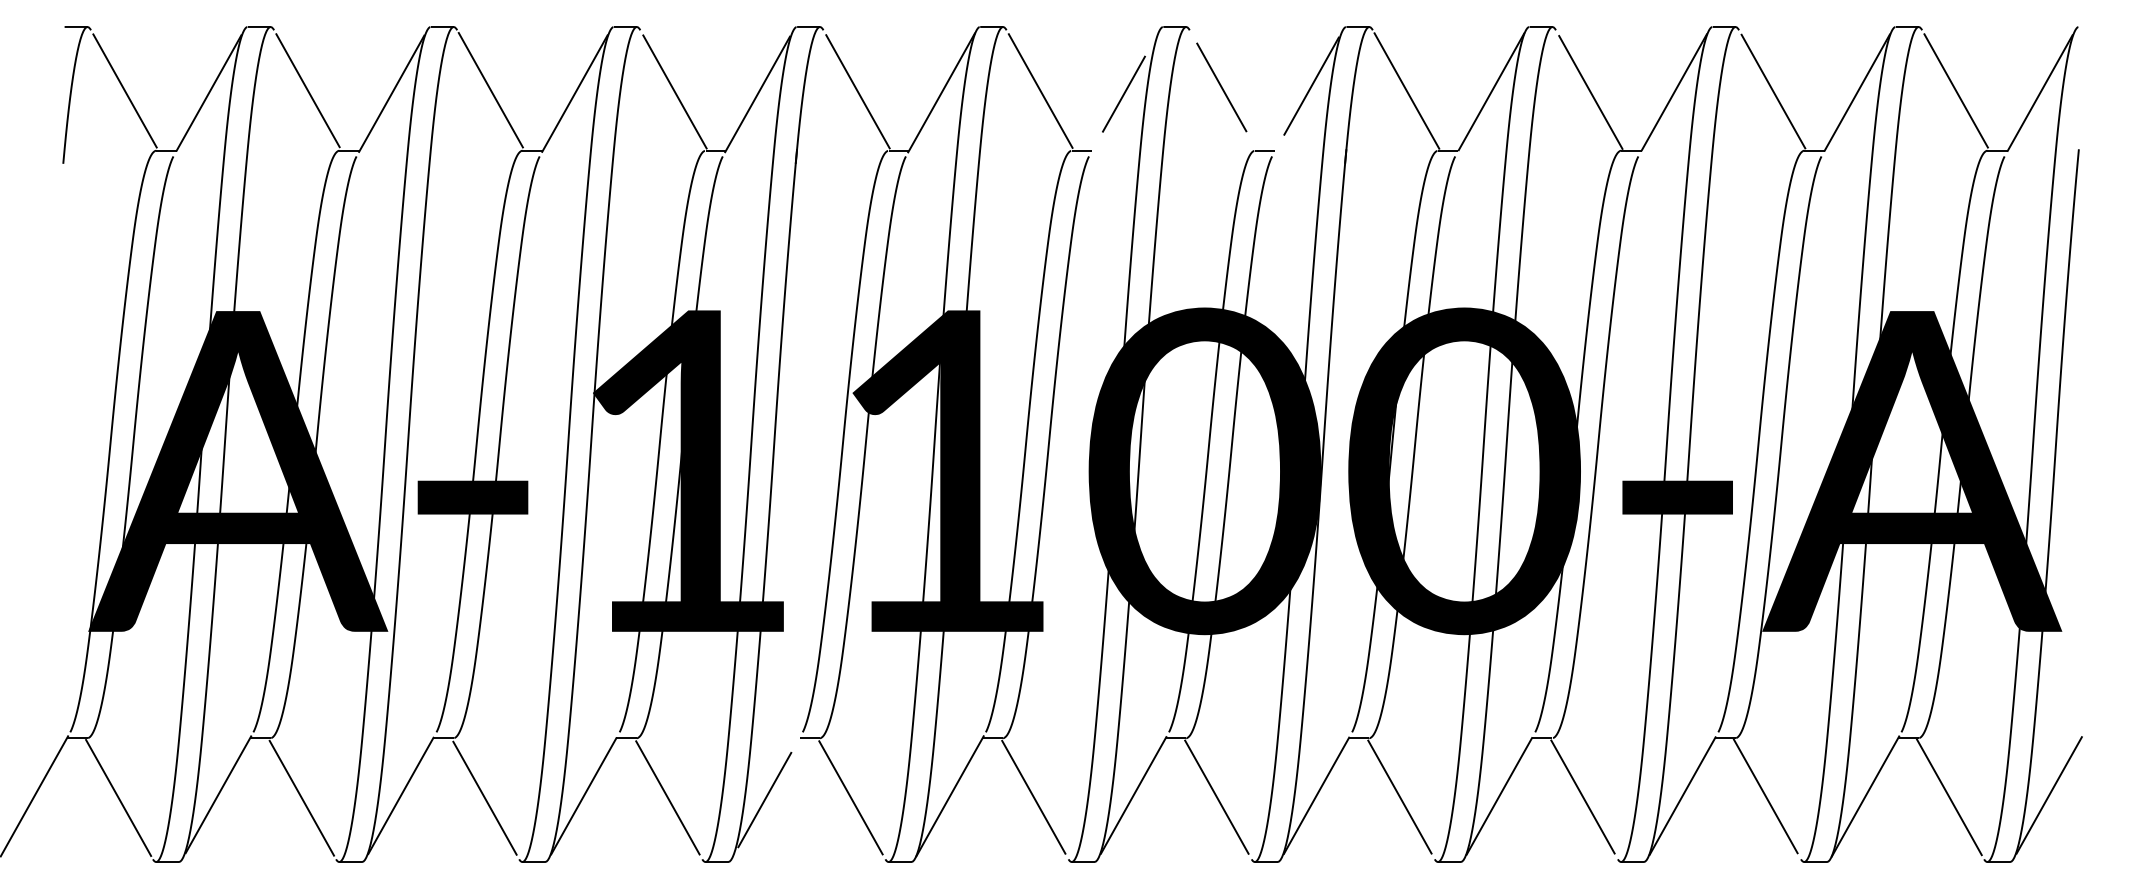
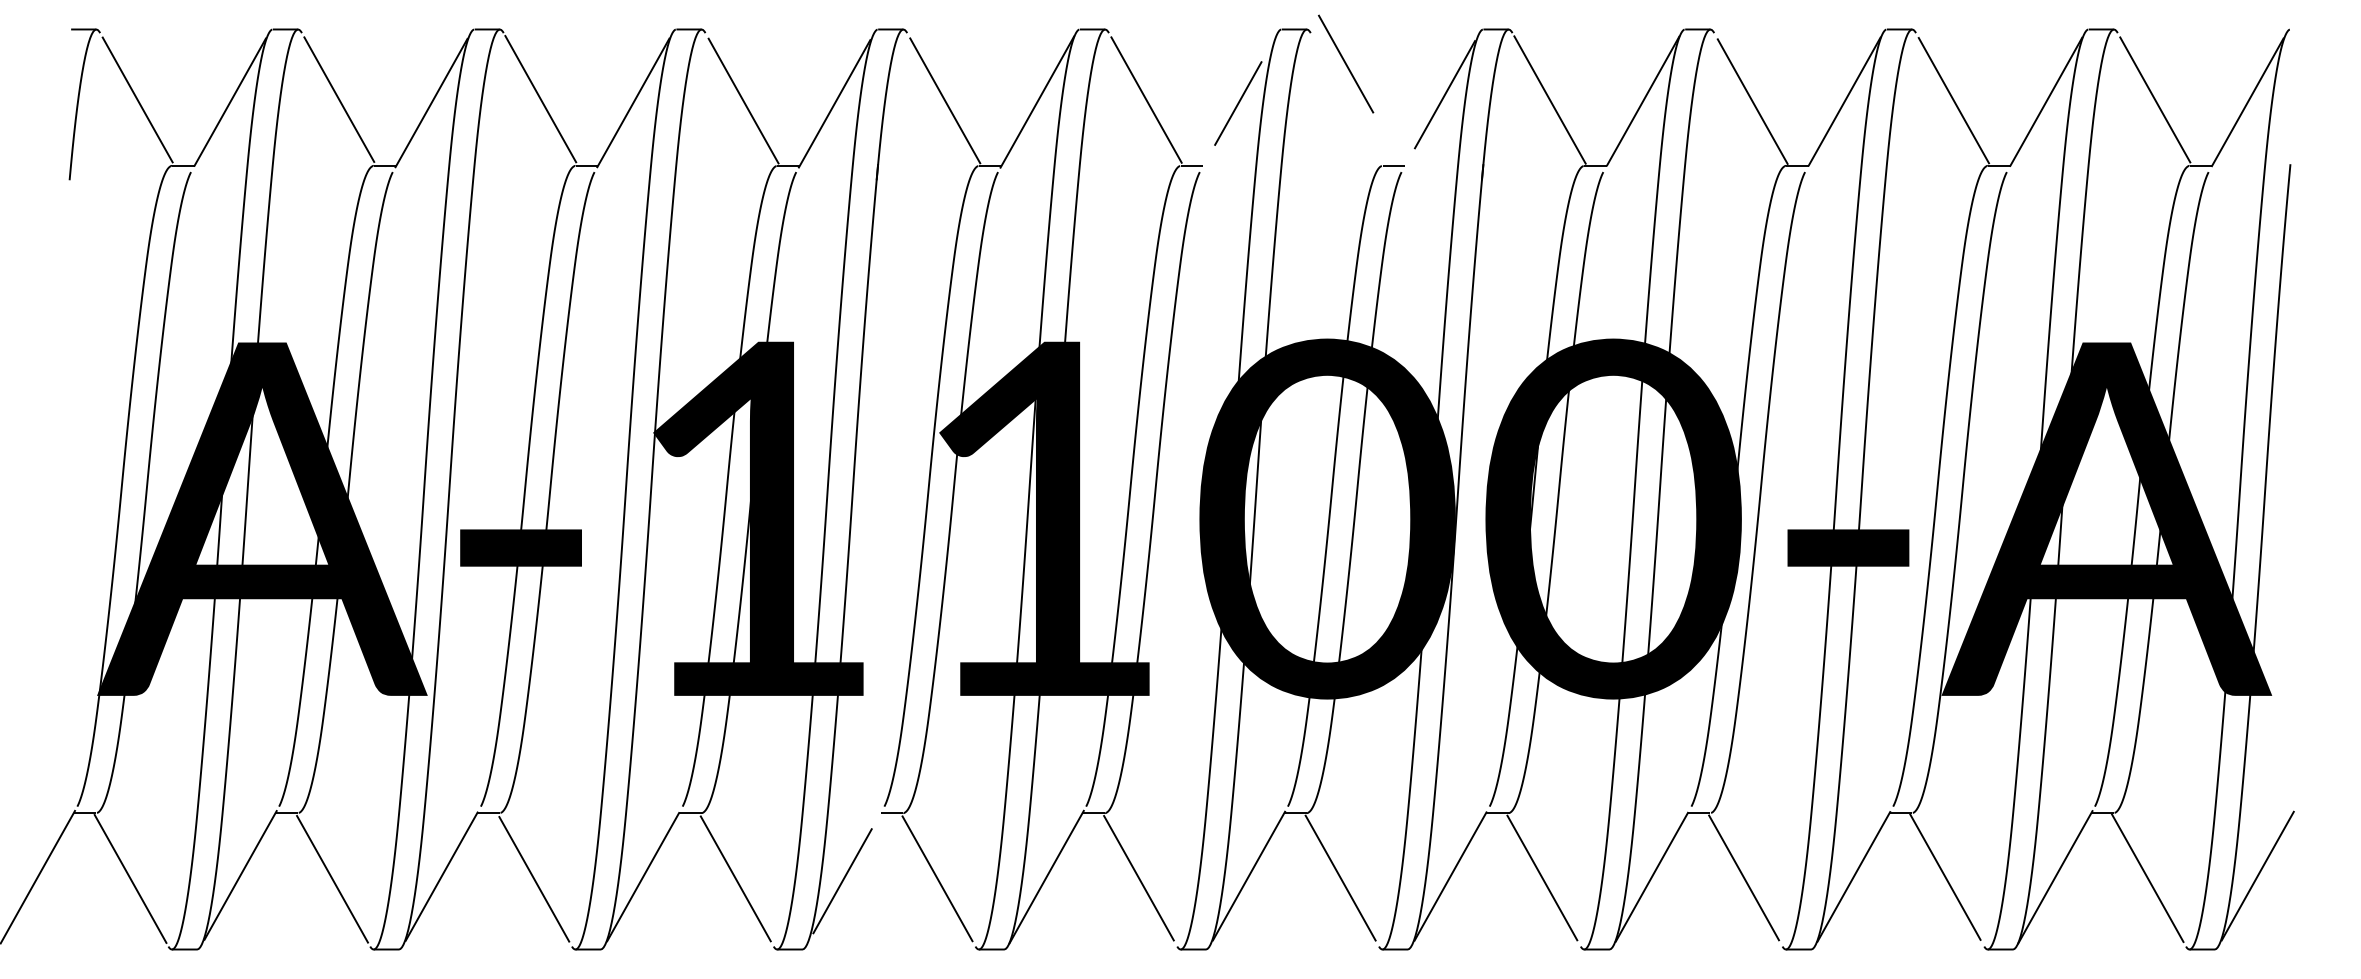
line: (1222, 86) -> (1346, 63), moved

